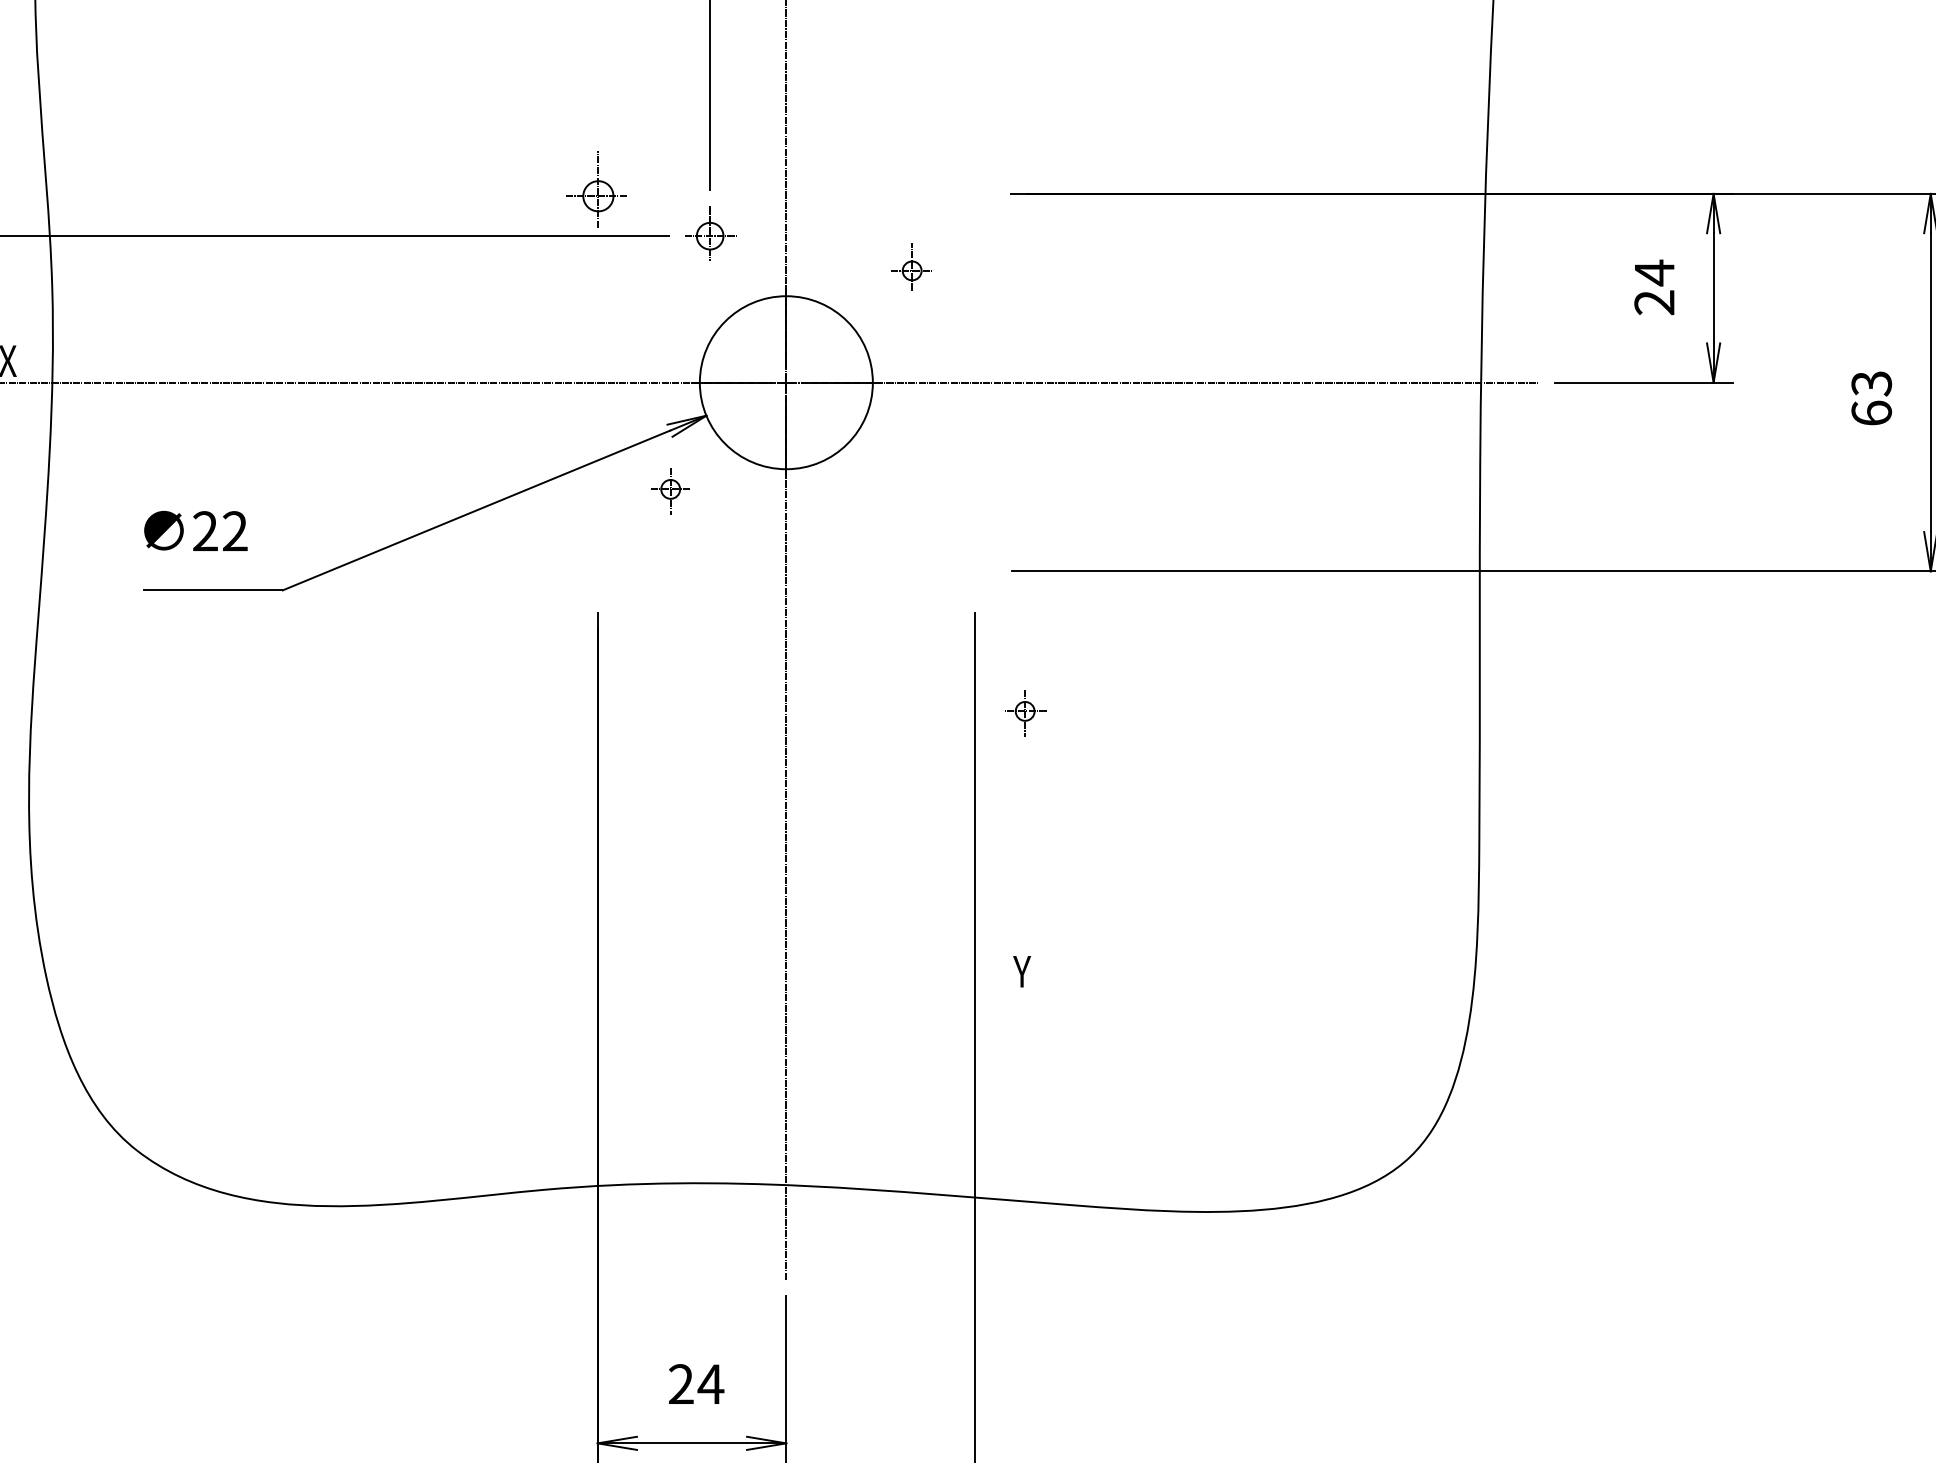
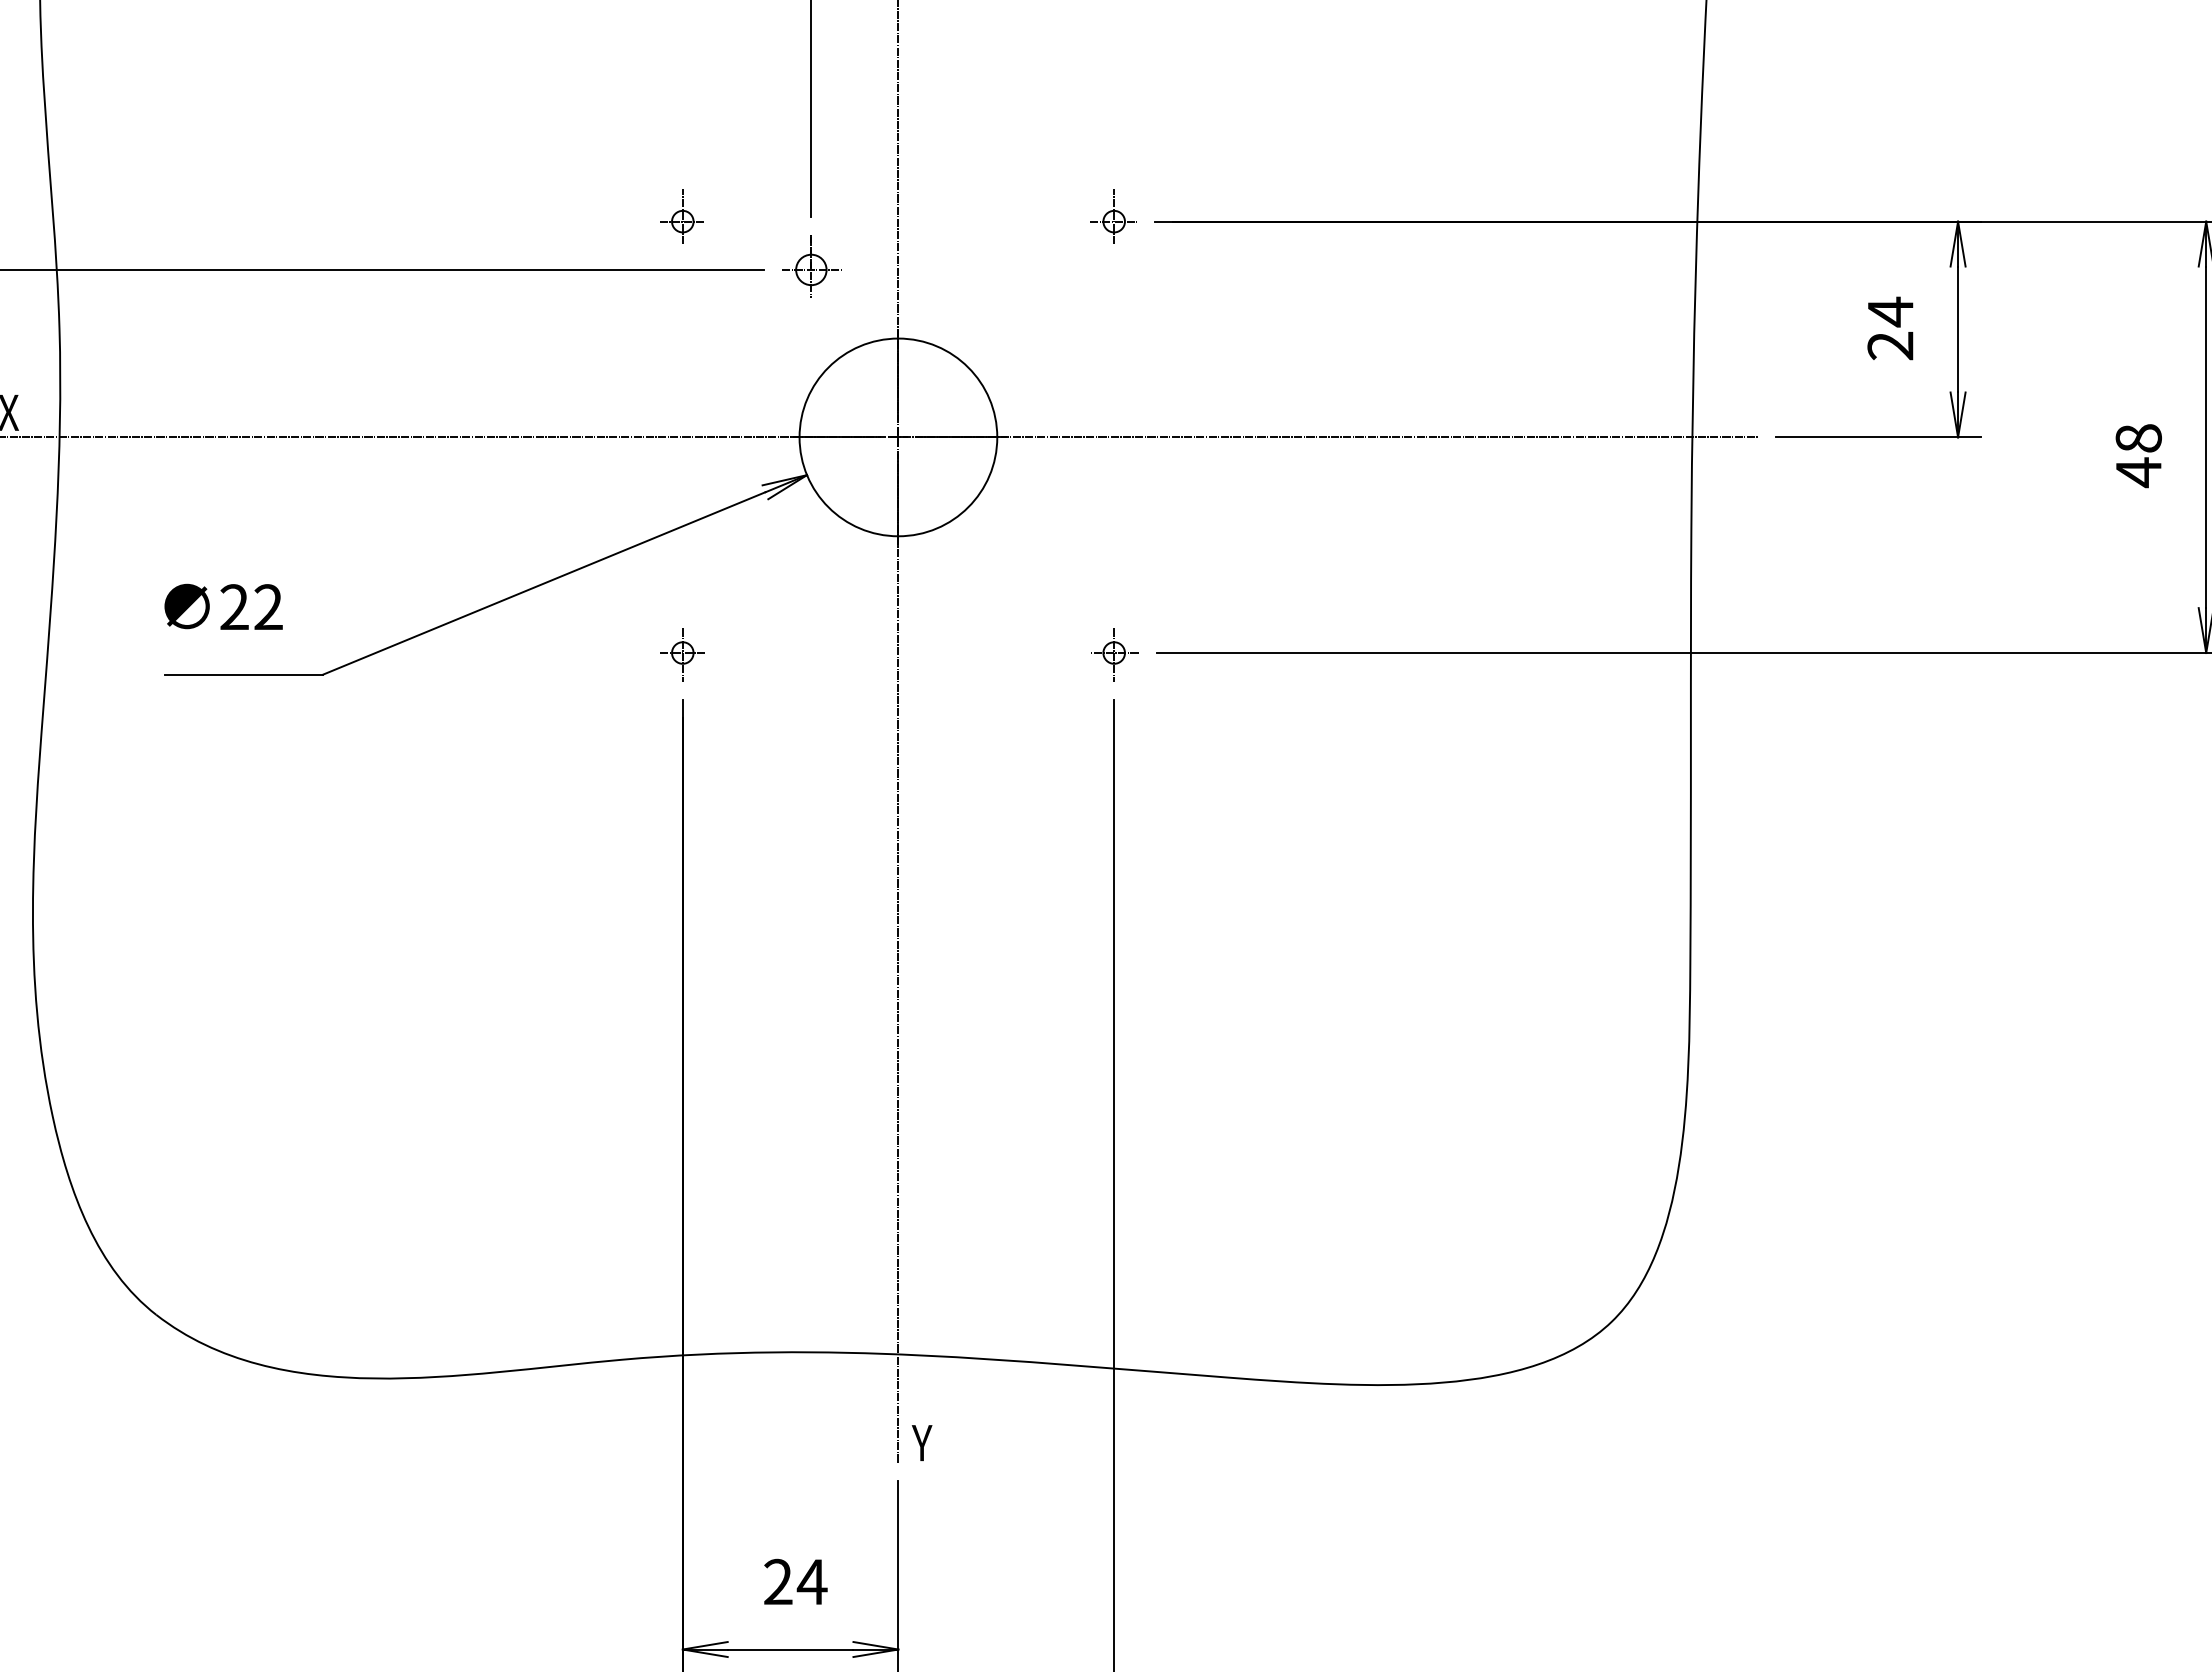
part: (596, 189) -> (681, 216), size x0.62
part: (911, 266) -> (1113, 216), moved
text: (1871, 399) -> (2138, 456), 63 -> 48
part: (670, 491) -> (682, 655), moved
part: (1025, 713) -> (1114, 655), moved
text: (1021, 971) -> (921, 1442), moved

